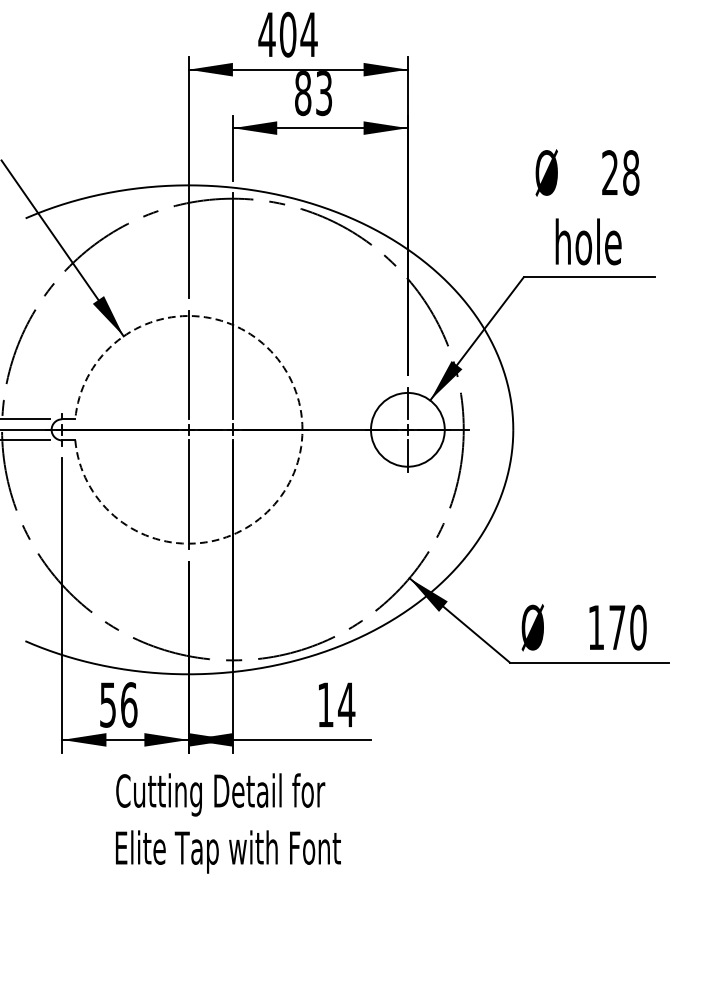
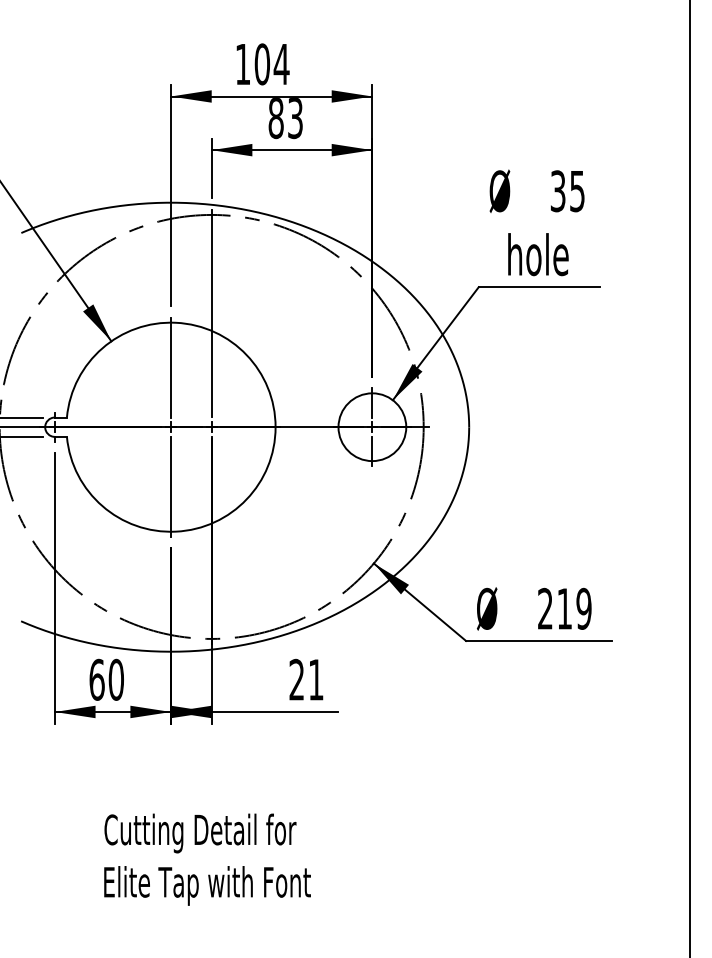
text: (267, 34) -> (243, 64), 404 -> 104
text: (620, 173) -> (567, 191), 28 -> 35
arc: (302, 430) -> (275, 427), dashed -> solid
text: (617, 627) -> (564, 608), 170 -> 219
text: (118, 704) -> (106, 679), 56 -> 60
text: (336, 704) -> (306, 679), 14 -> 21
text: (228, 823) -> (207, 859), moved

